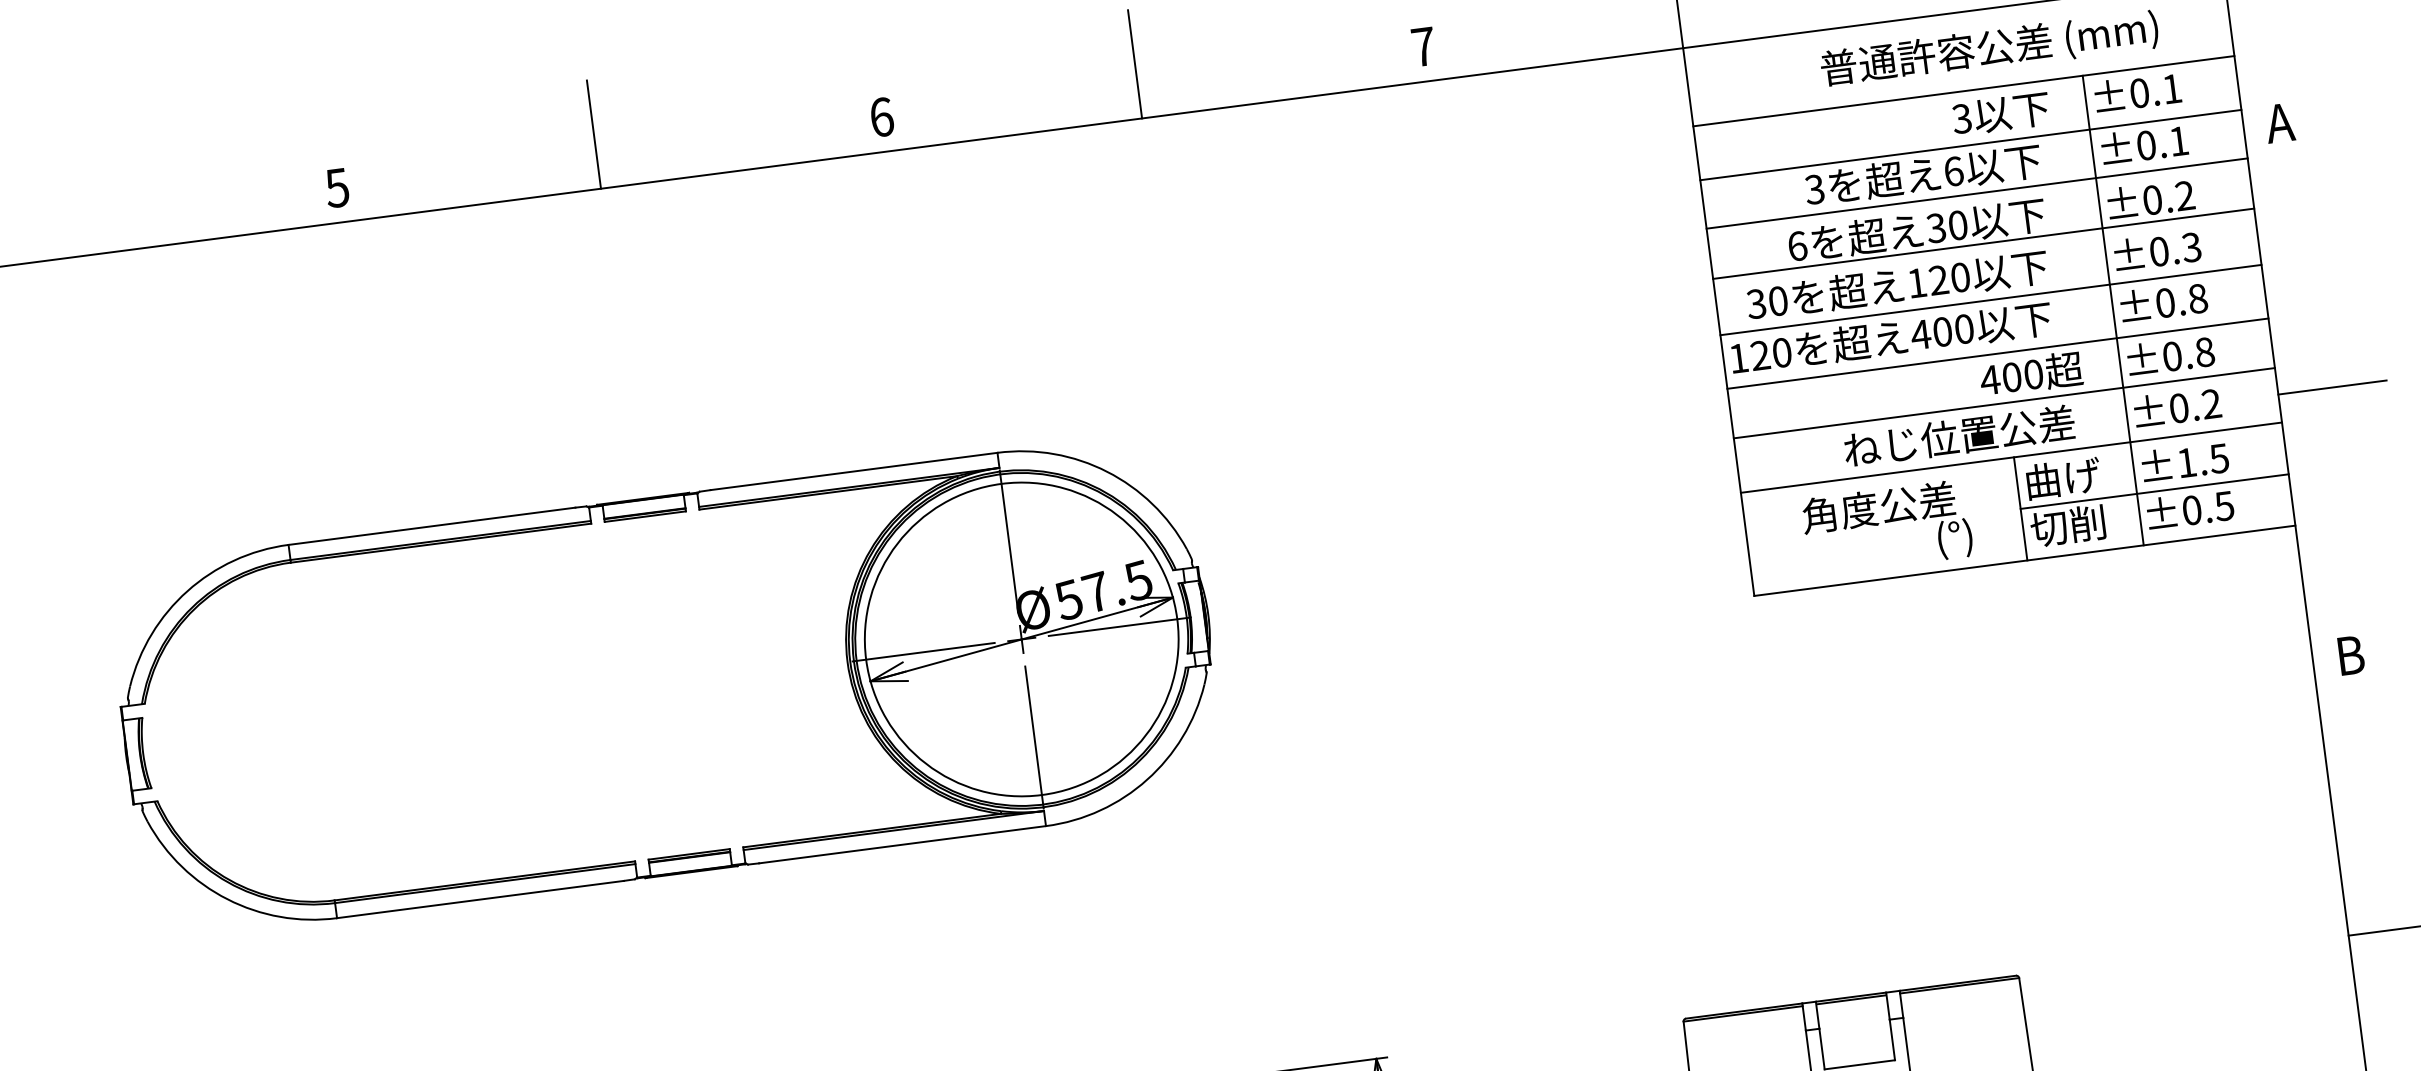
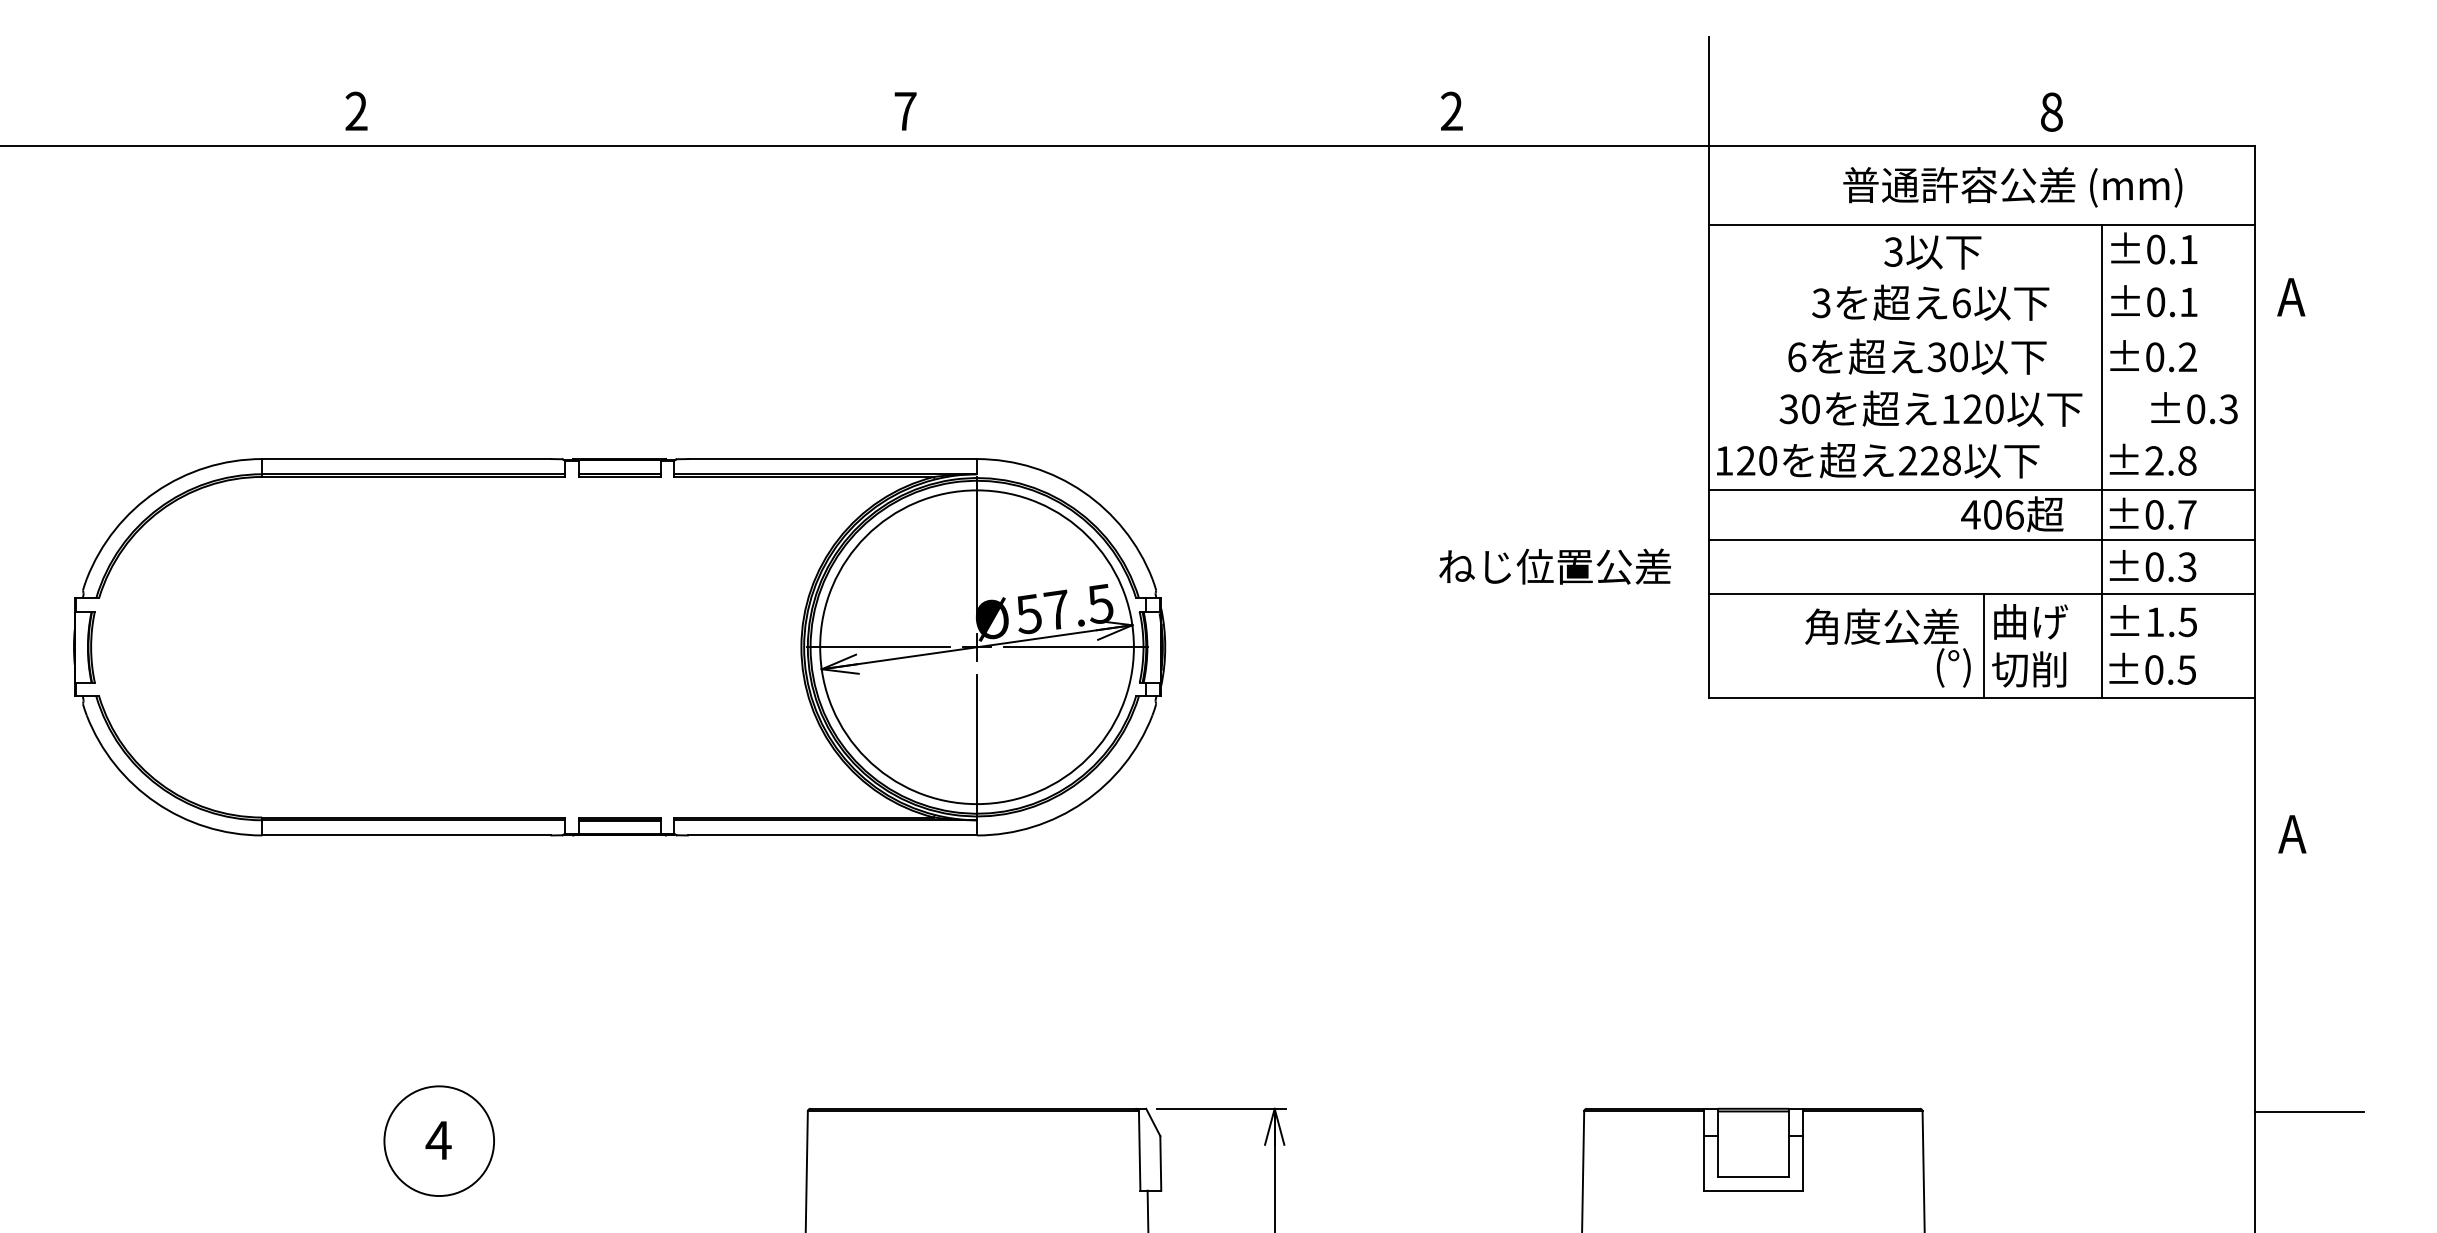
text: (1423, 46) -> (1451, 110), 7 -> 2
line: (1135, 64) -> (1163, 91), removed
text: (2000, 114) -> (1932, 252), moved
text: (881, 117) -> (905, 111), 6 -> 7
line: (593, 134) -> (617, 91), removed
line: (1970, 145) -> (1981, 279), removed
text: (337, 188) -> (356, 111), 5 -> 2
line: (1976, 193) -> (1981, 328), removed
line: (1983, 243) -> (1981, 378), removed
text: (2157, 251) -> (2194, 408), moved
text: (1896, 285) -> (1930, 408), moved
line: (1990, 300) -> (1981, 435), removed
text: (2165, 302) -> (2154, 460), ±0.8 -> ±2.8
text: (1942, 331) -> (1929, 460), 400 -> 228
text: (2205, 351) -> (2187, 514), ±0.8 -> ±0.7
text: (2033, 374) -> (2014, 514), 400 -> 406
line: (2331, 387) -> (2308, 566), removed
text: (2211, 403) -> (2187, 566), ±0.2 -> ±0.3
text: (1958, 436) -> (1554, 566), moved
line: (2154, 491) -> (2119, 646), removed
text: (1886, 527) -> (1887, 647), moved
text: (2350, 655) -> (2292, 834), B -> A

